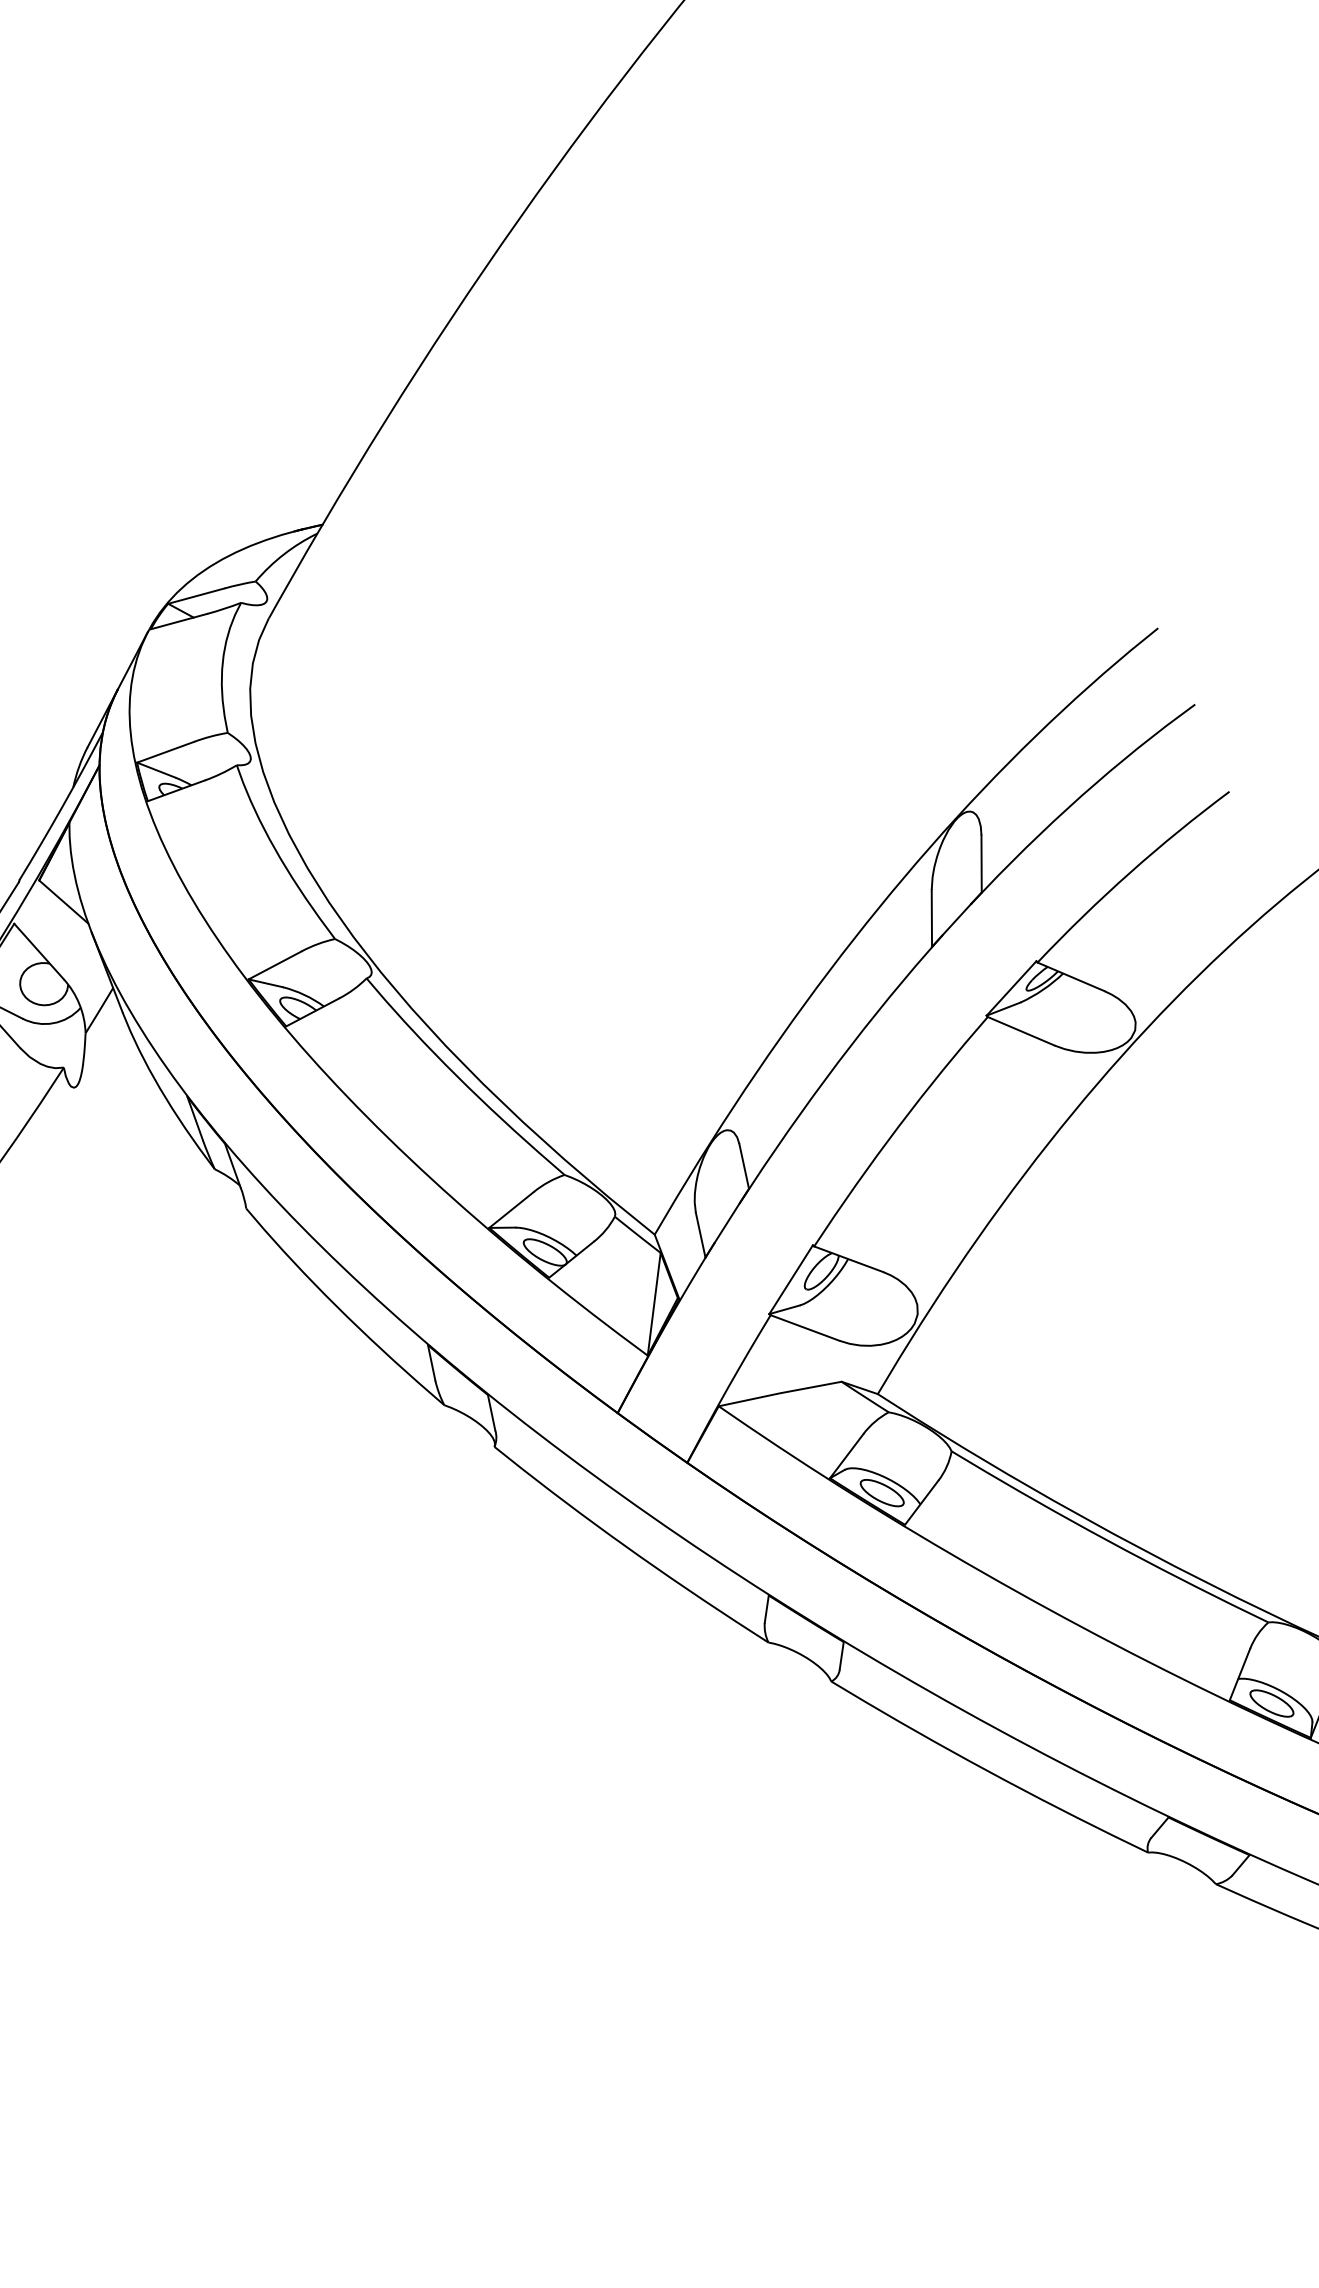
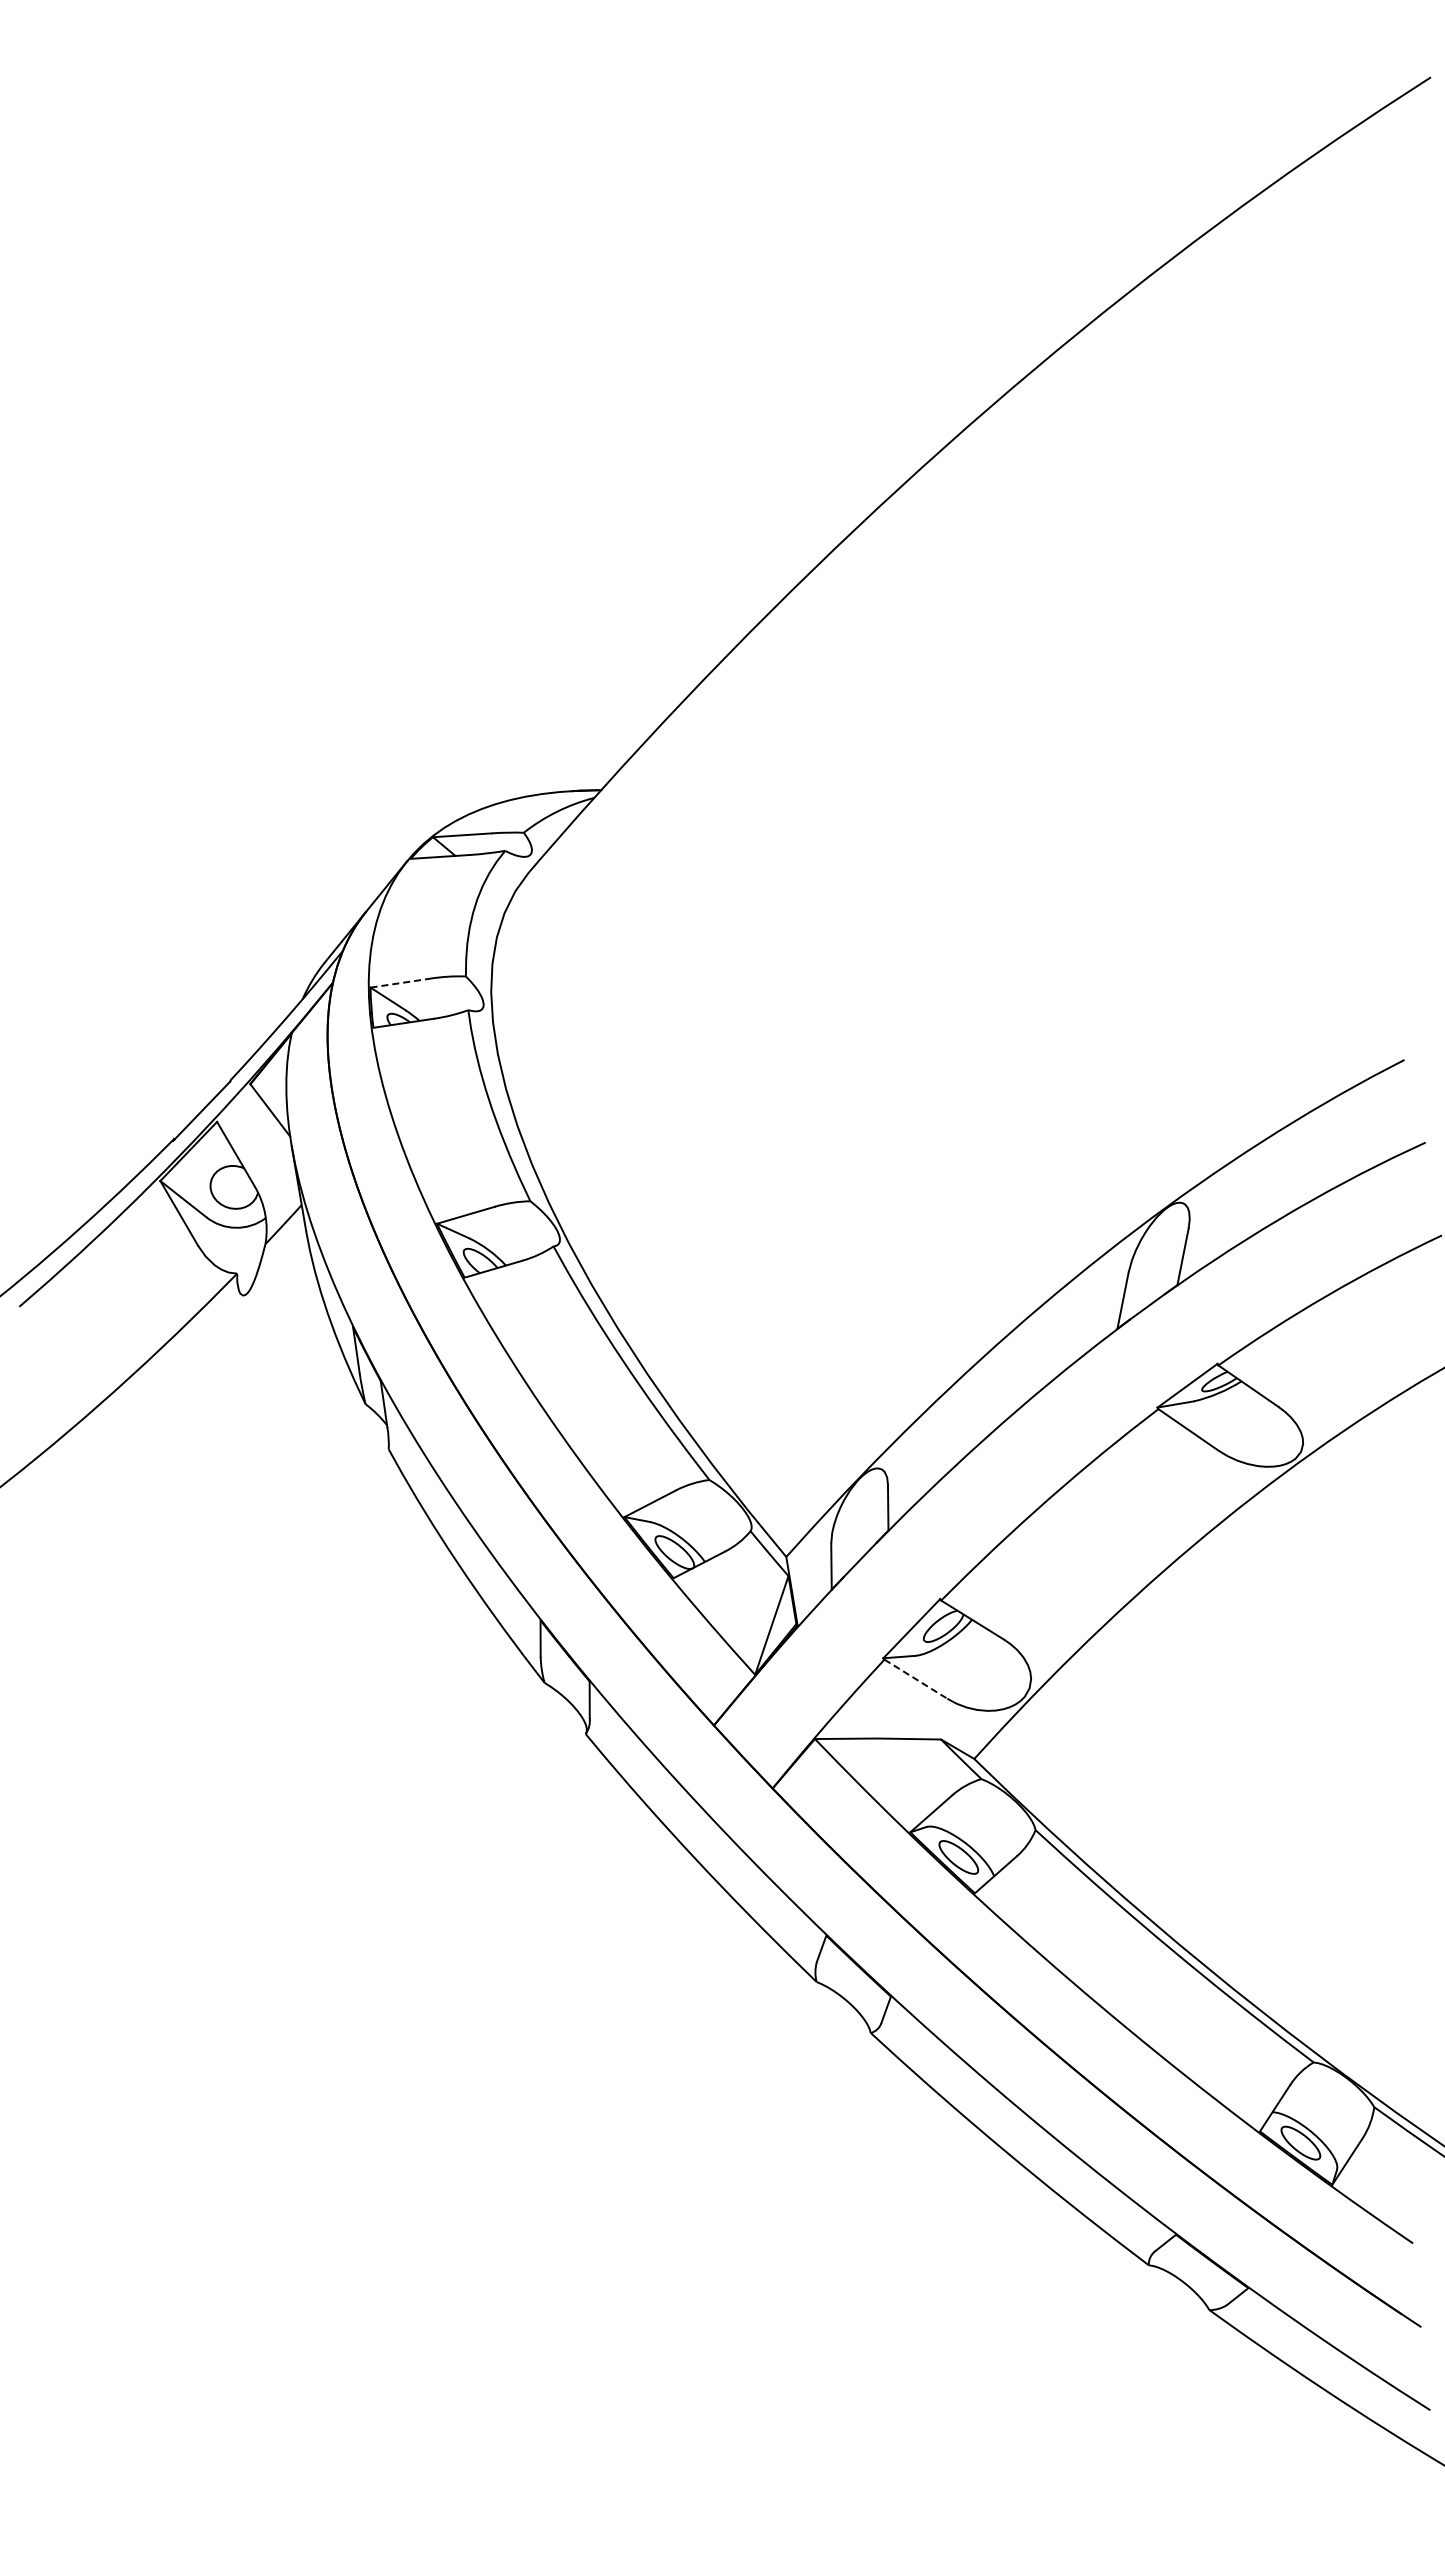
line: (165, 752) -> (400, 983), solid -> dashed
line: (805, 1328) -> (916, 1679), solid -> dashed

